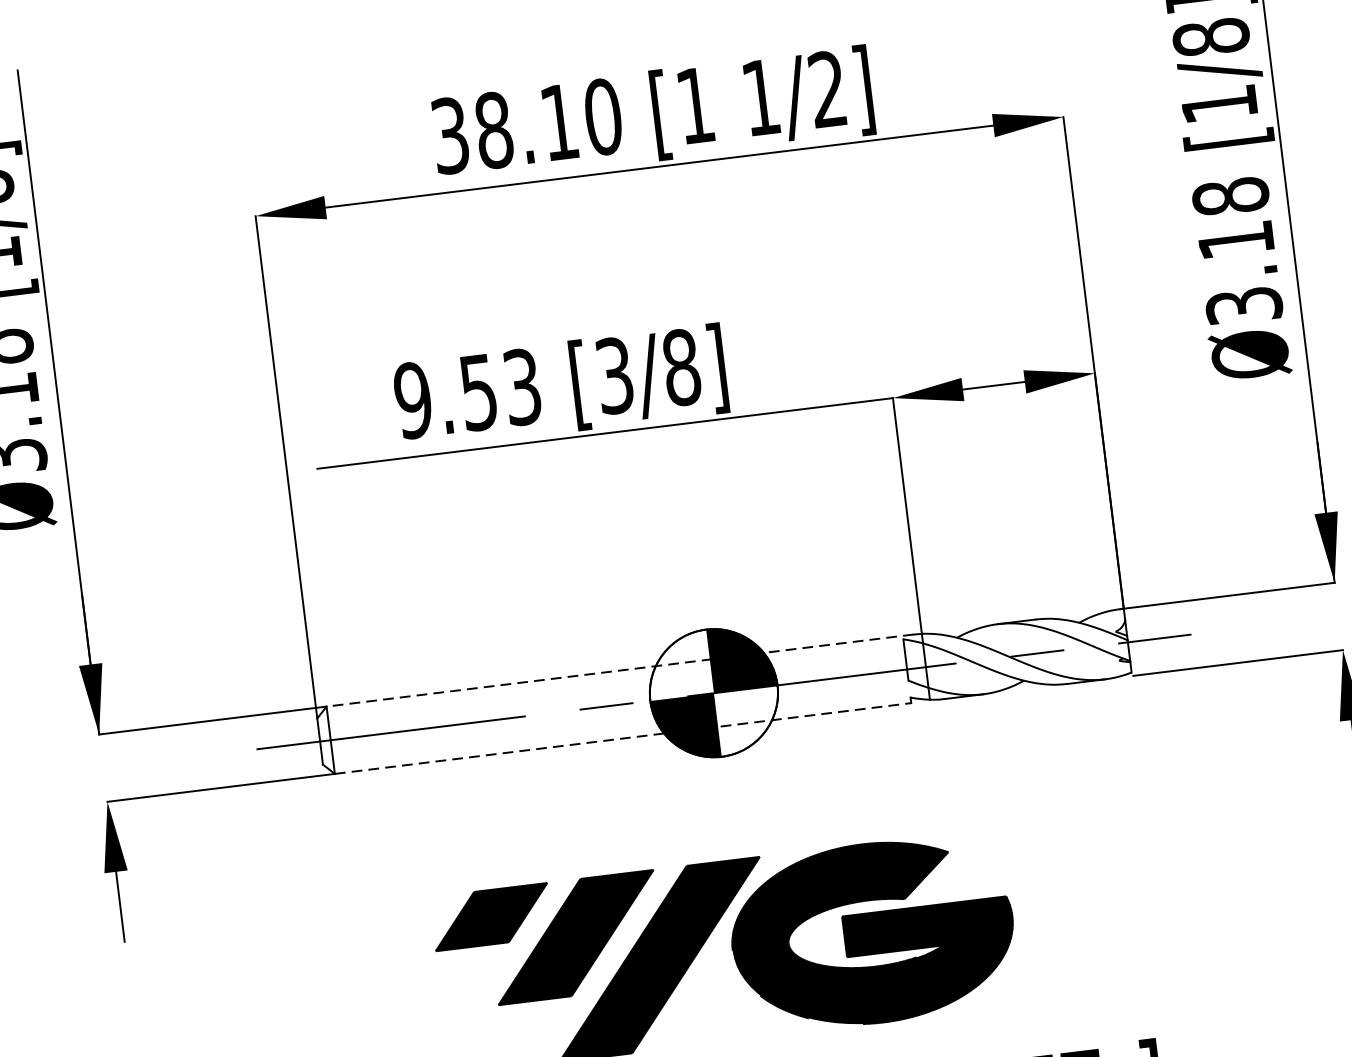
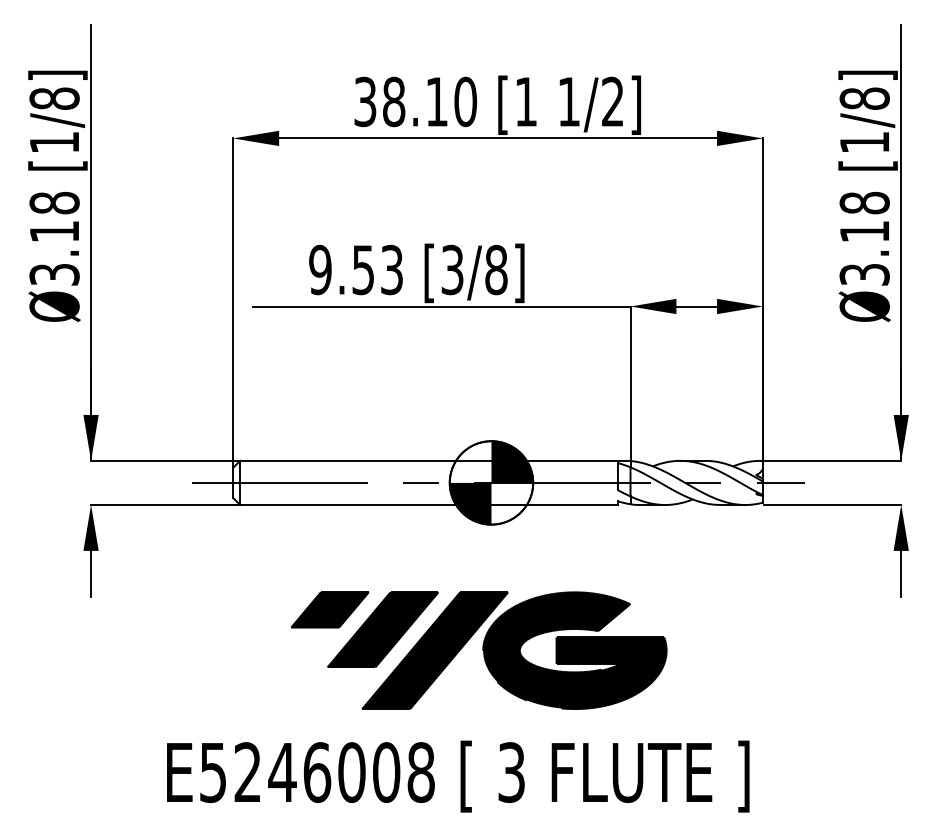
line: (619, 670) -> (432, 460), dashed -> solid
line: (623, 737) -> (429, 504), dashed -> solid

